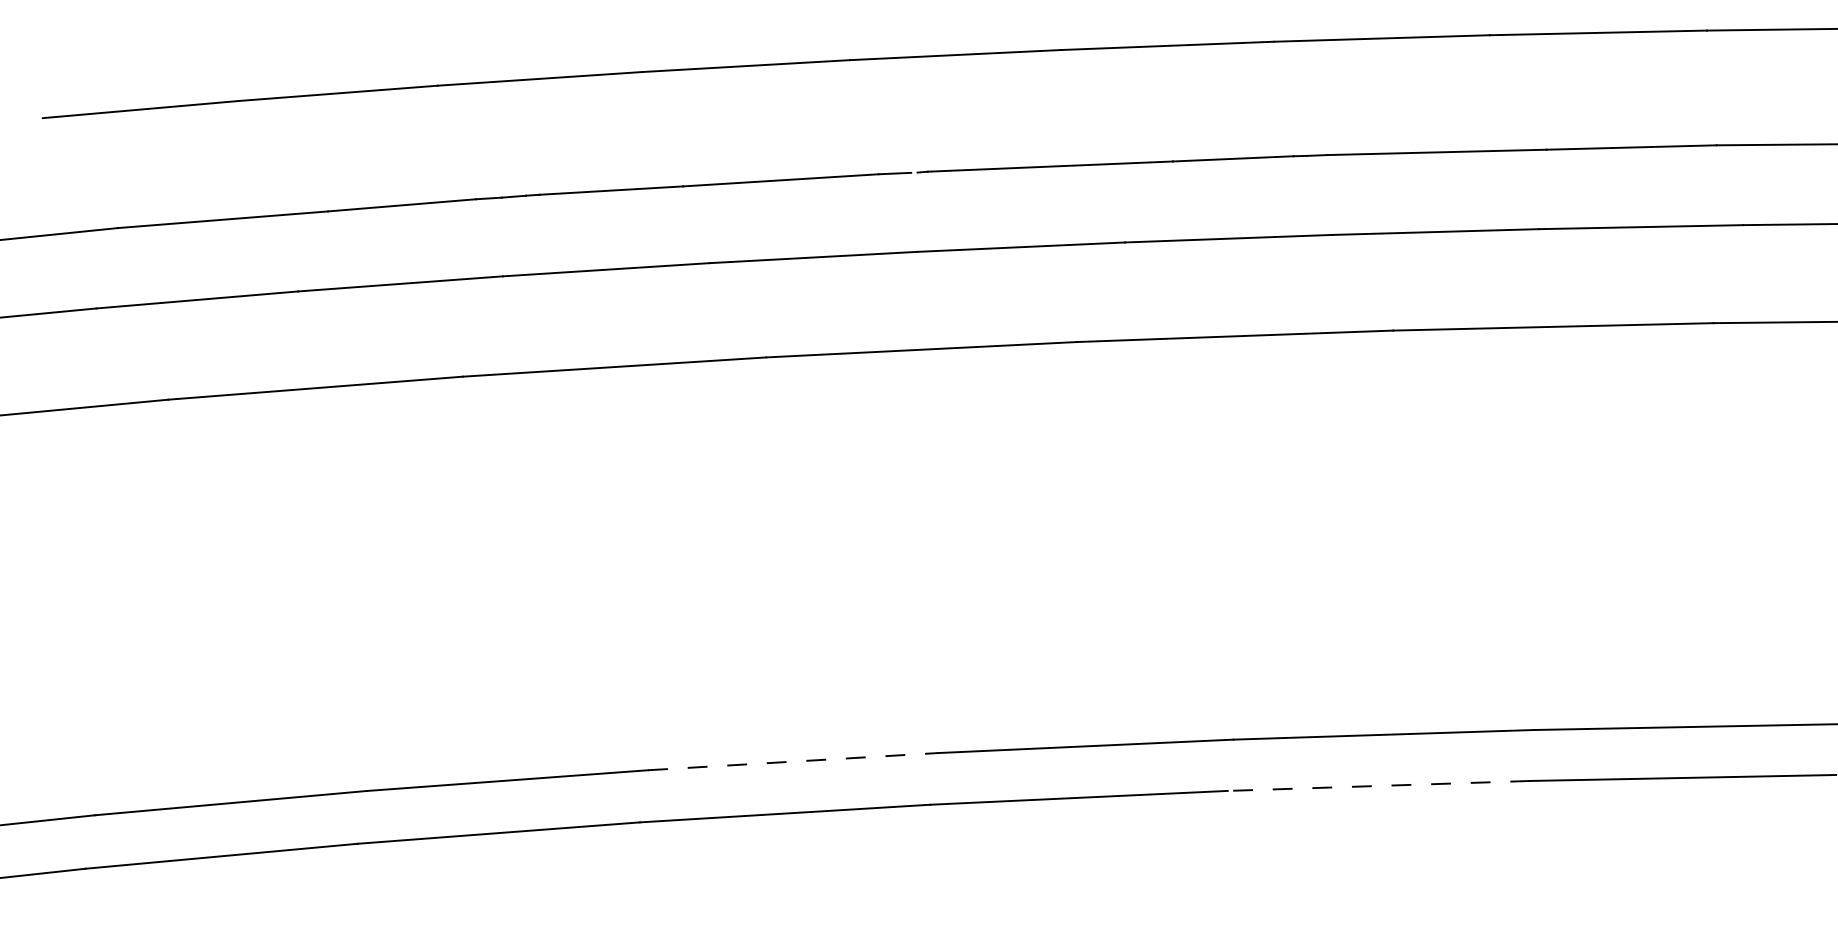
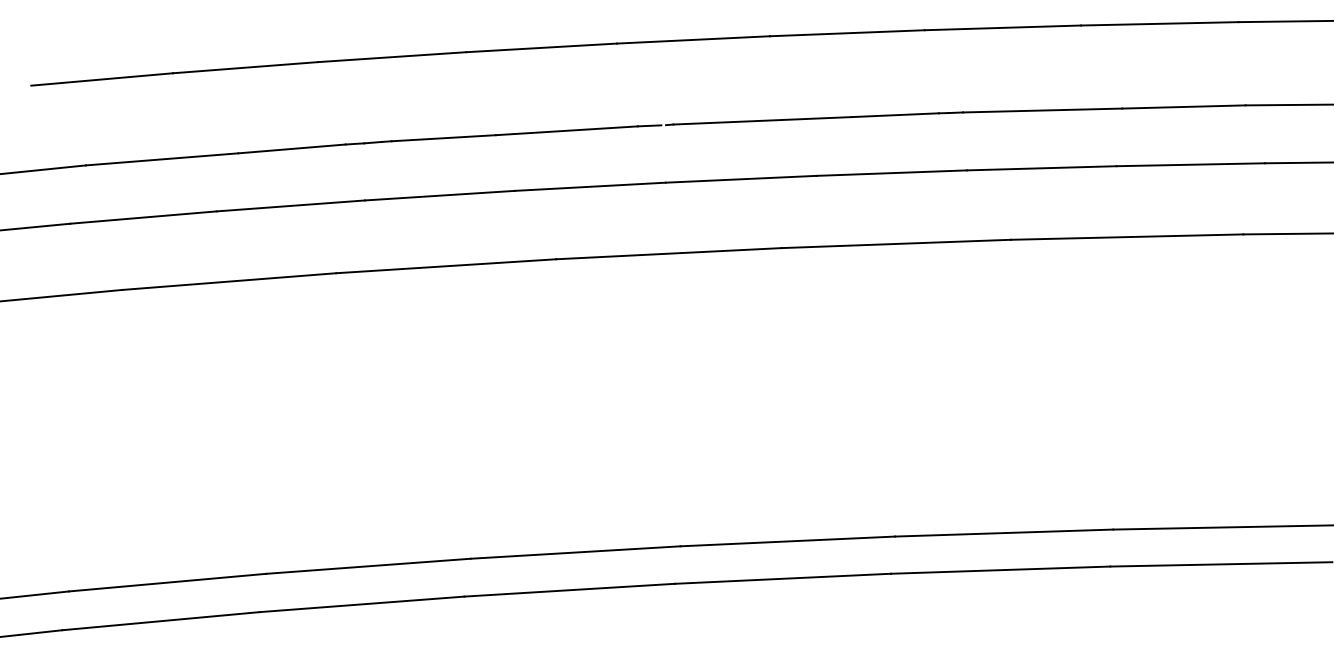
line: (792, 761) -> (575, 552), dashed -> solid
line: (1378, 785) -> (1000, 569), dashed -> solid

